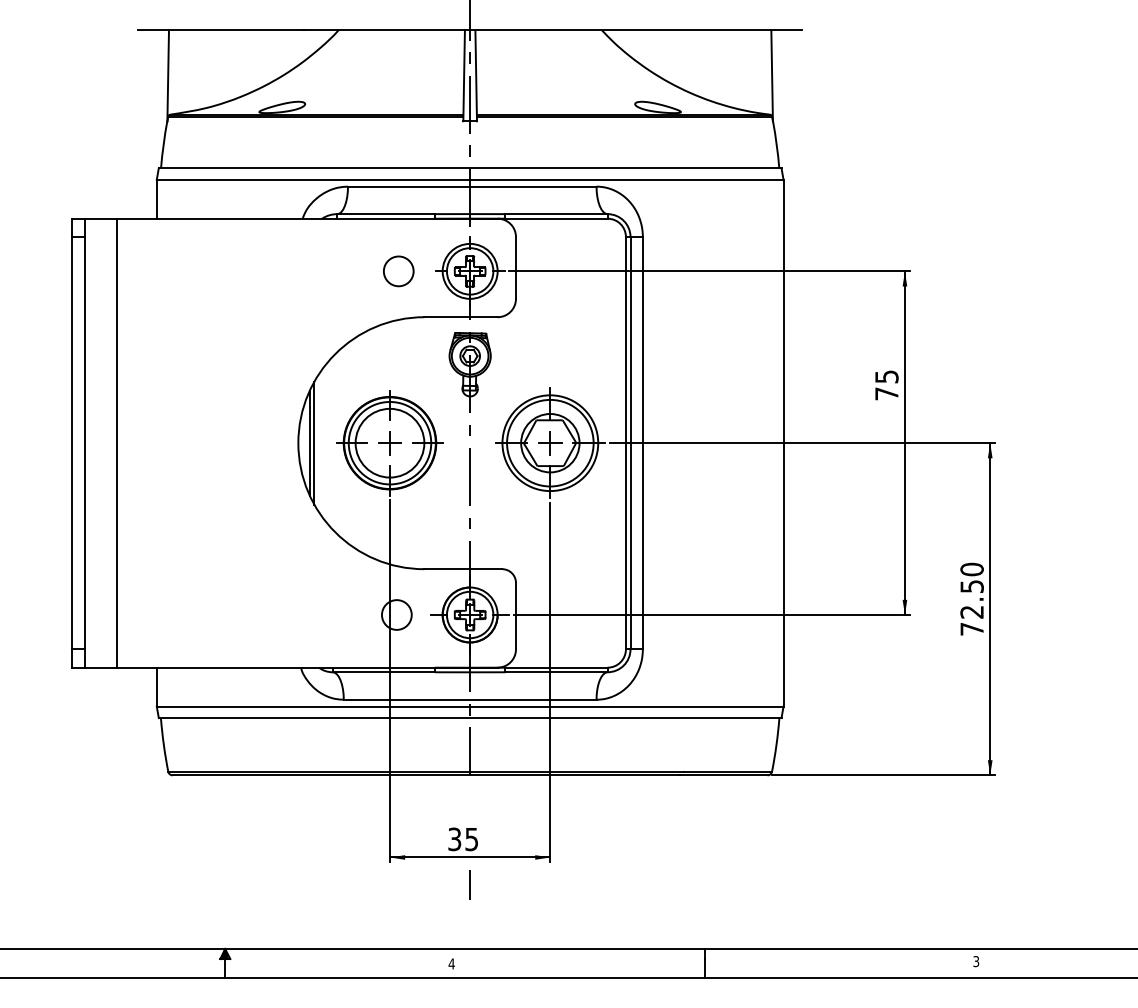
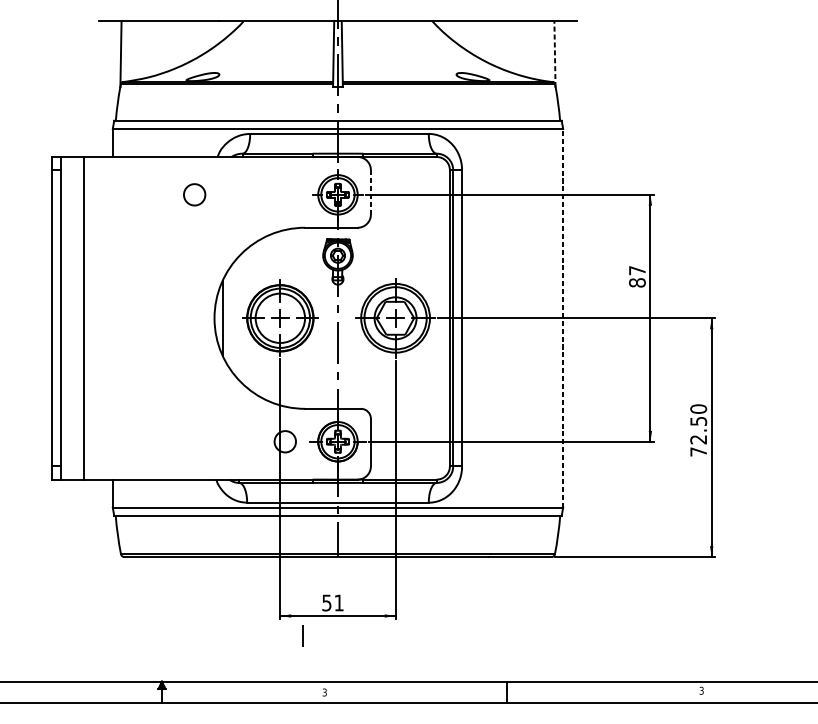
line: (772, 75) -> (555, 54), solid -> dashed
line: (515, 267) -> (370, 192), solid -> dashed
circle: (398, 271) -> (194, 194), moved
text: (886, 385) -> (637, 276), 75 -> 87
line: (314, 442) -> (226, 317), removed
line: (783, 442) -> (563, 317), solid -> dashed
text: (463, 839) -> (333, 603), 35 -> 51
line: (469, 884) -> (302, 635), moved
text: (451, 963) -> (324, 692), 4 -> 3

